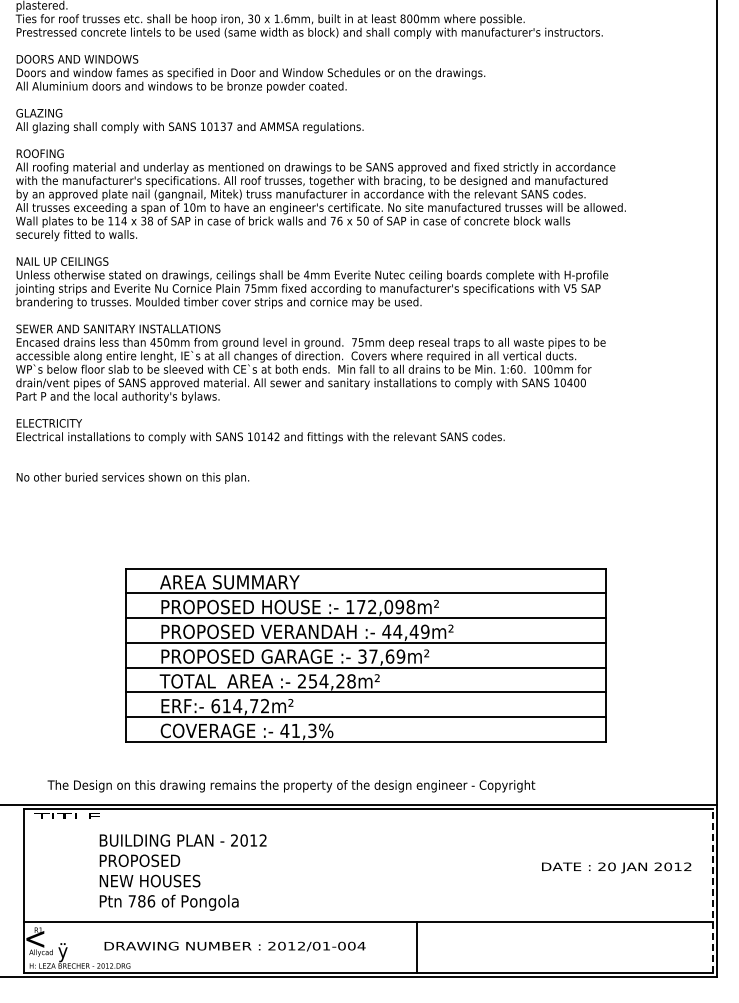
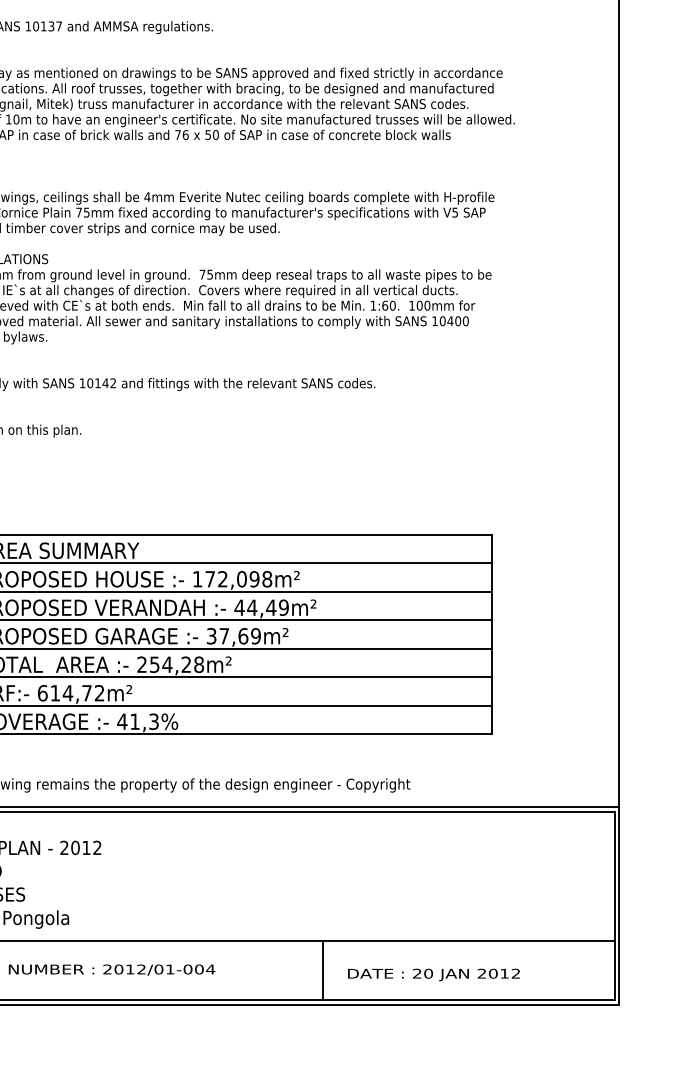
text: (616, 867) -> (433, 974), moved
line: (712, 891) -> (614, 906), dashed -> solid
line: (416, 946) -> (322, 969), moved

